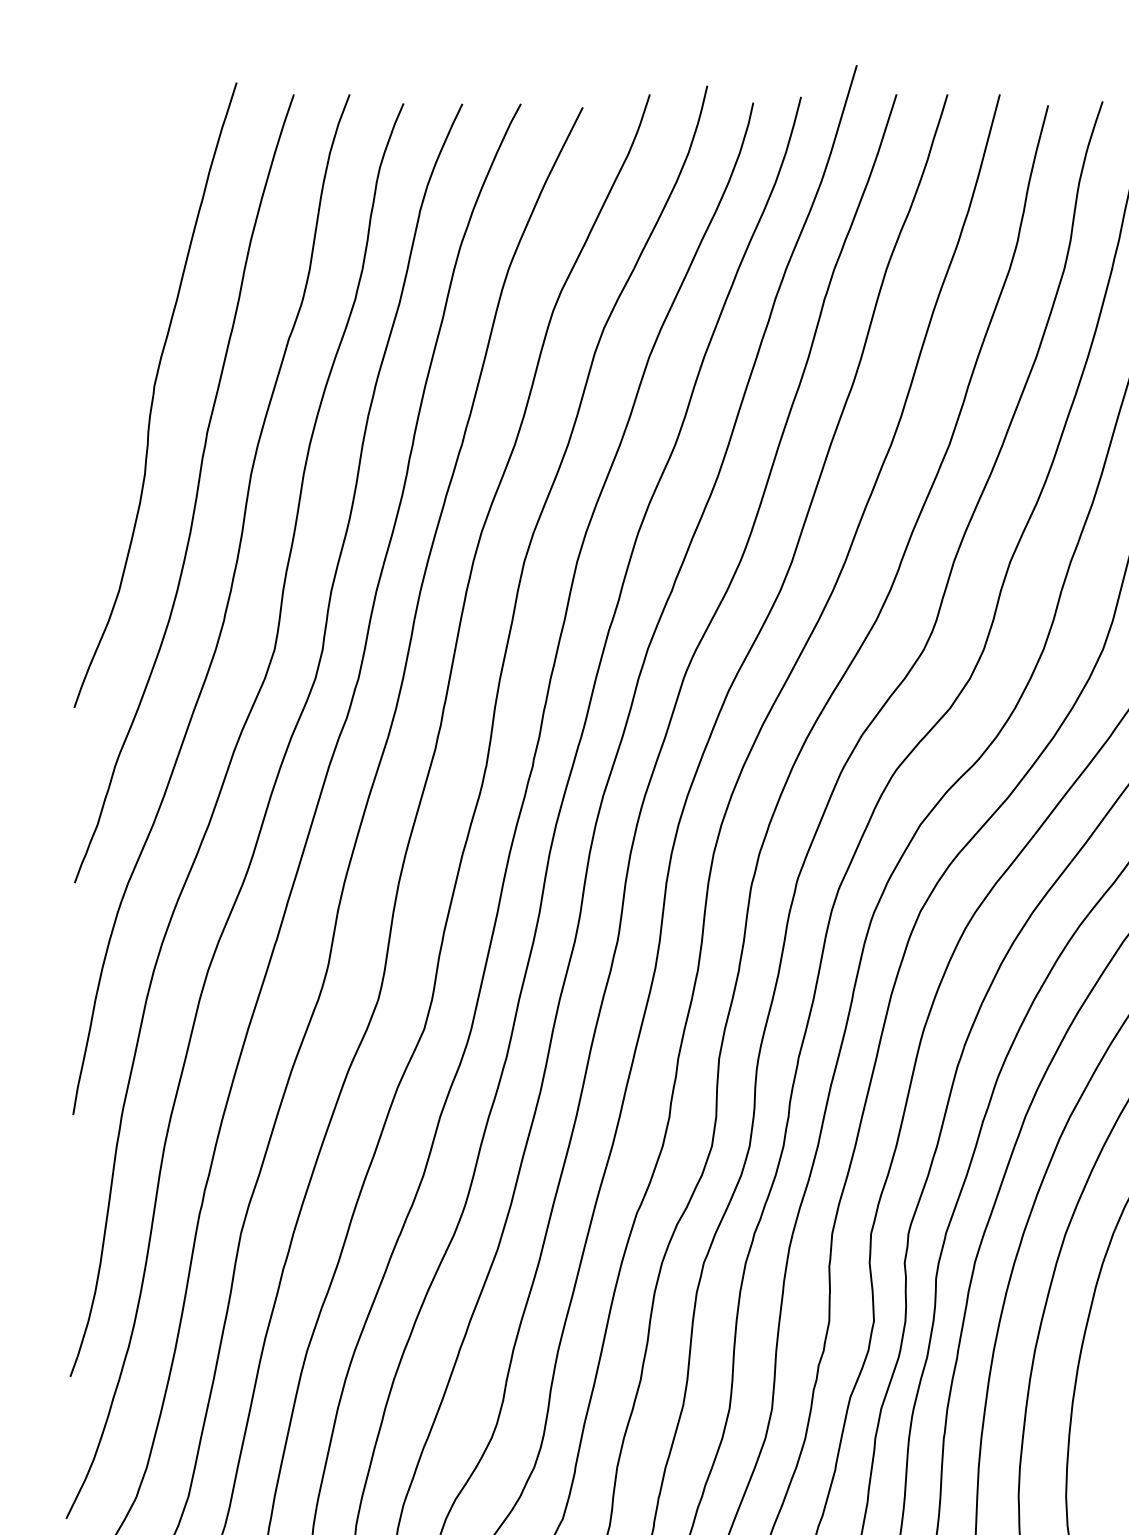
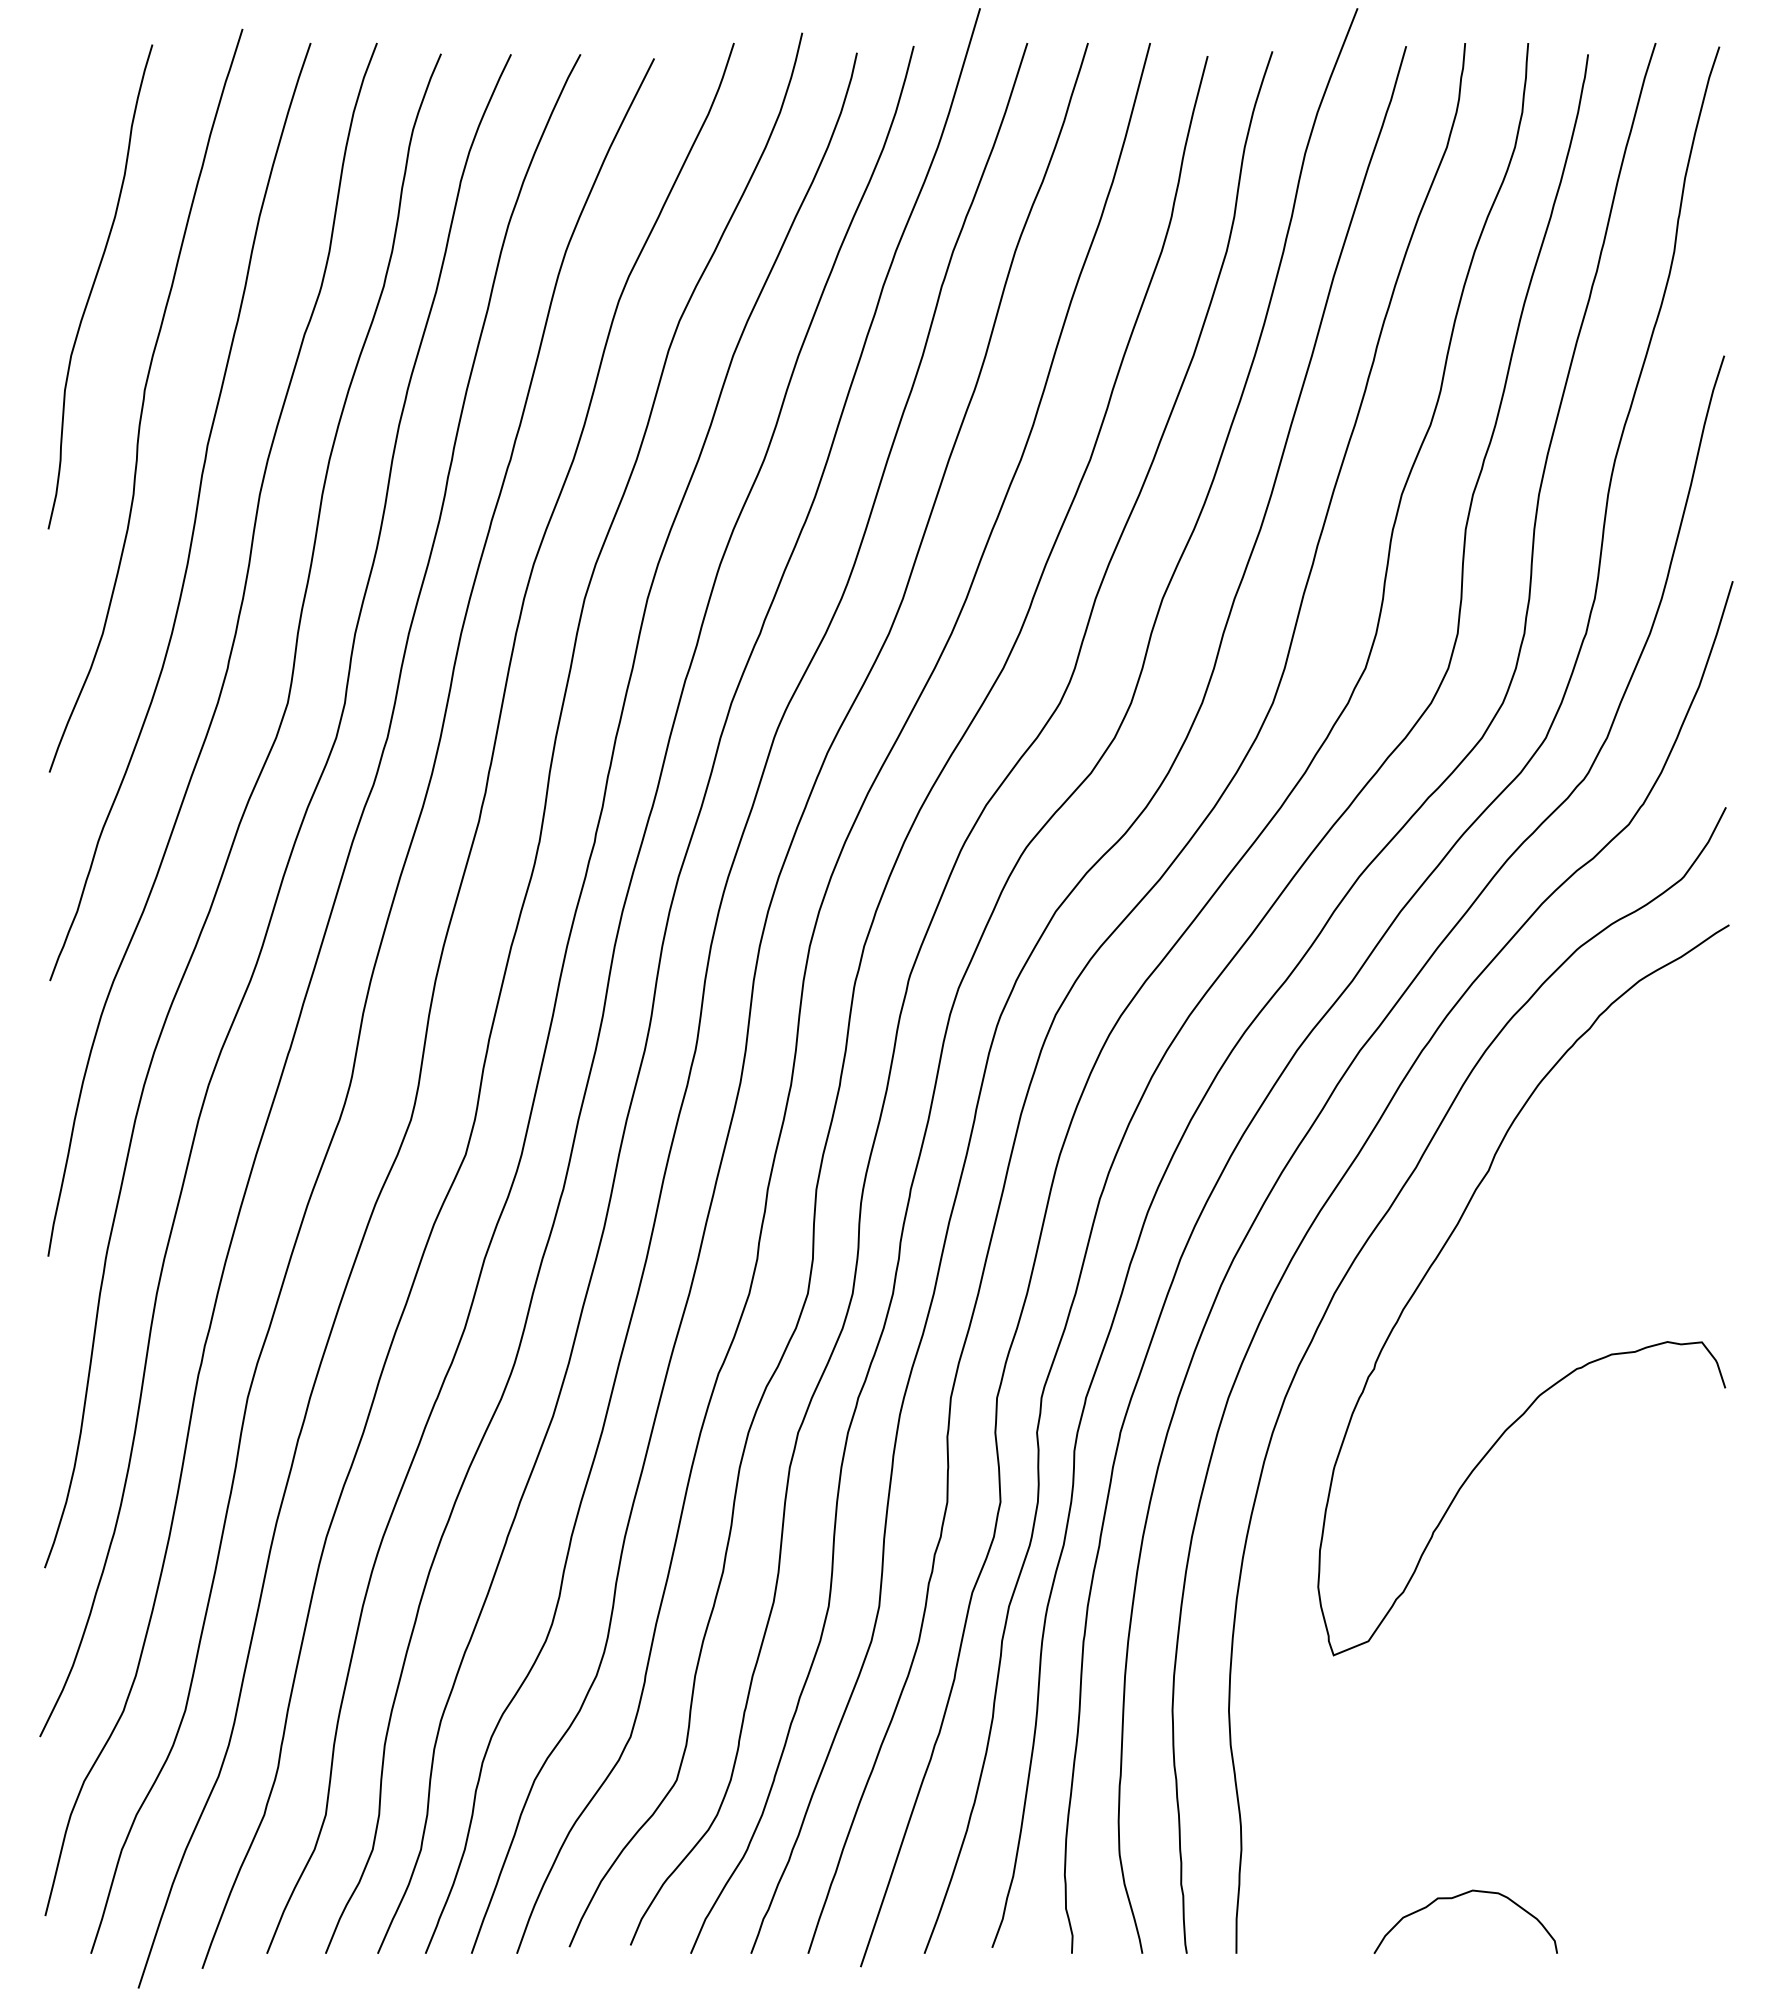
curve: (112, 298) -> (94, 285), added

